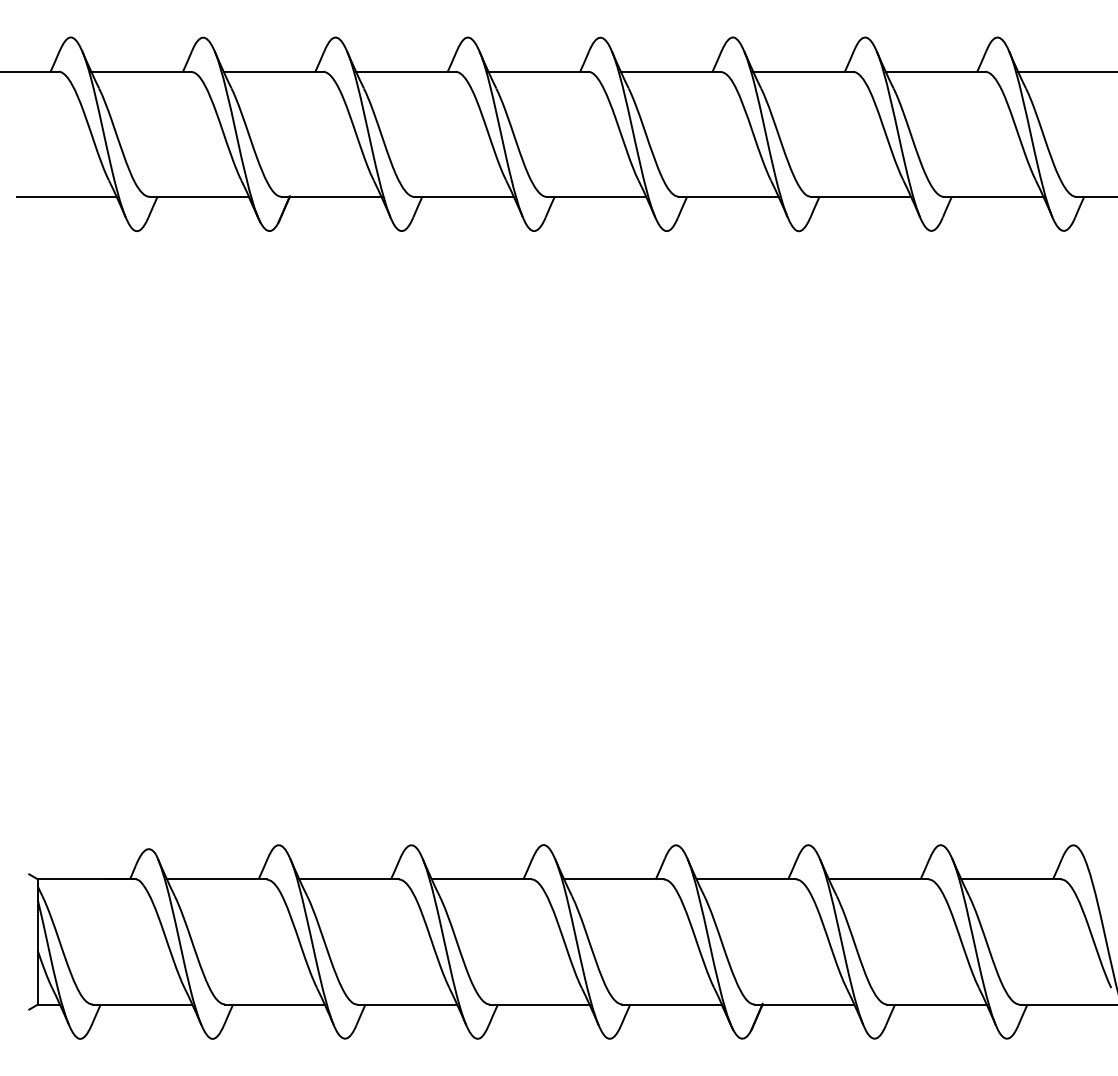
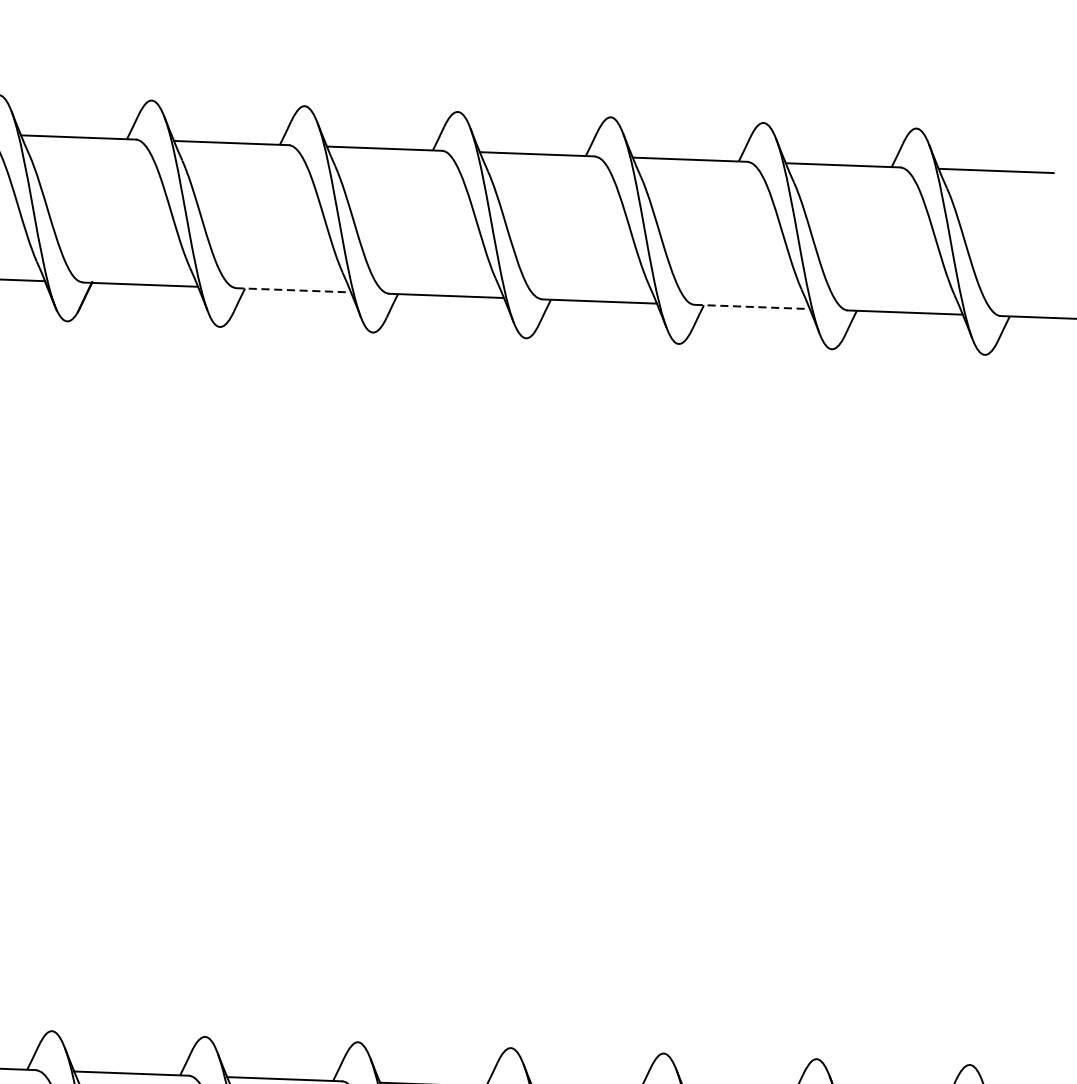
line: (861, 196) -> (752, 306), solid -> dashed
line: (464, 197) -> (293, 290), solid -> dashed

